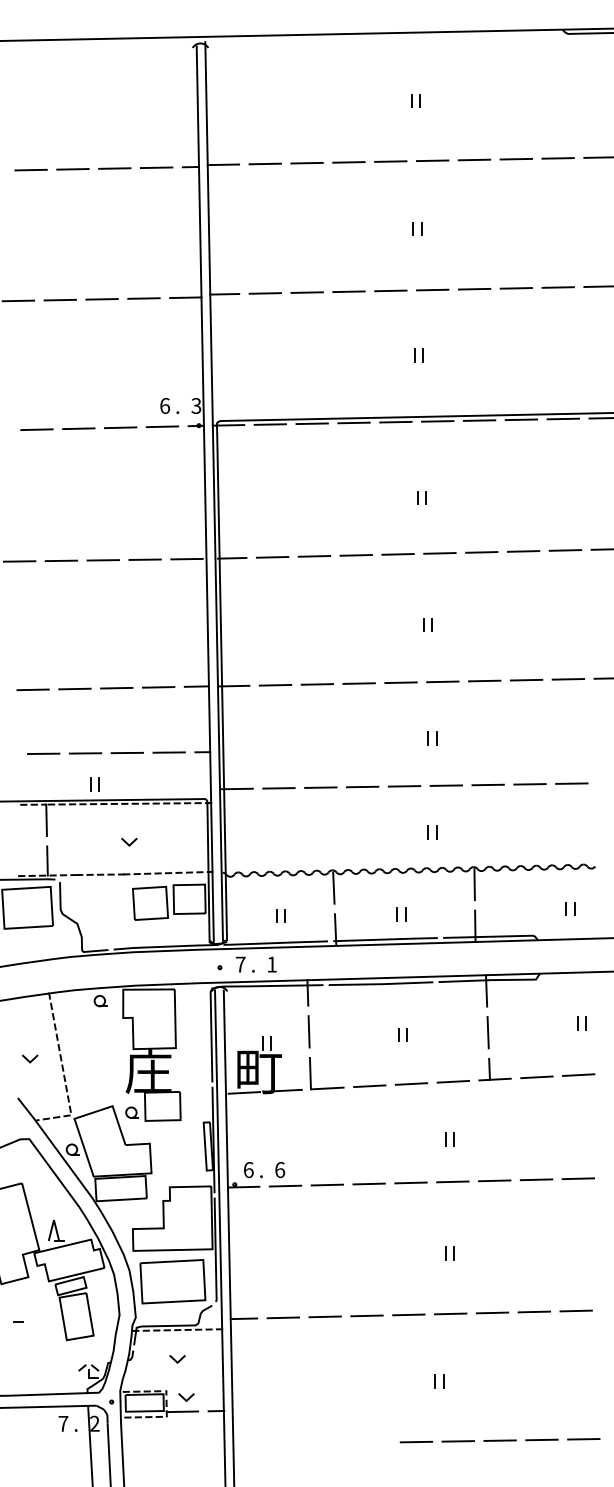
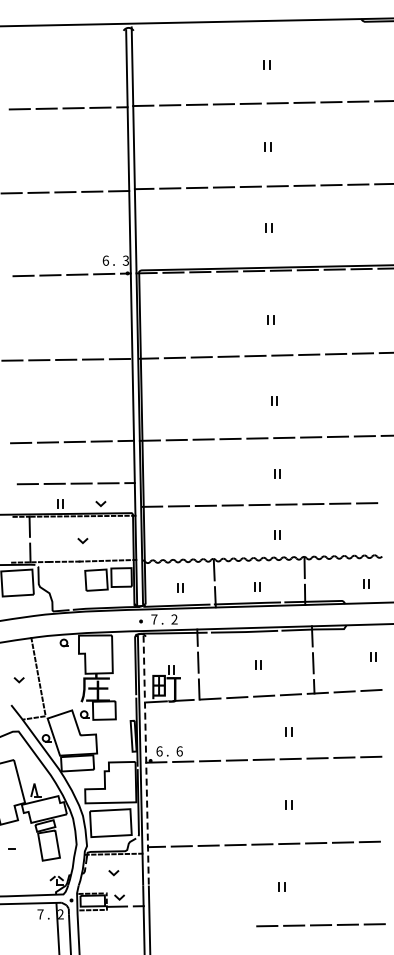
line: (155, 783) -> (99, 503), added
text: (271, 964) -> (174, 619), 1 -> 2
line: (228, 1184) -> (146, 760), solid -> dashed

